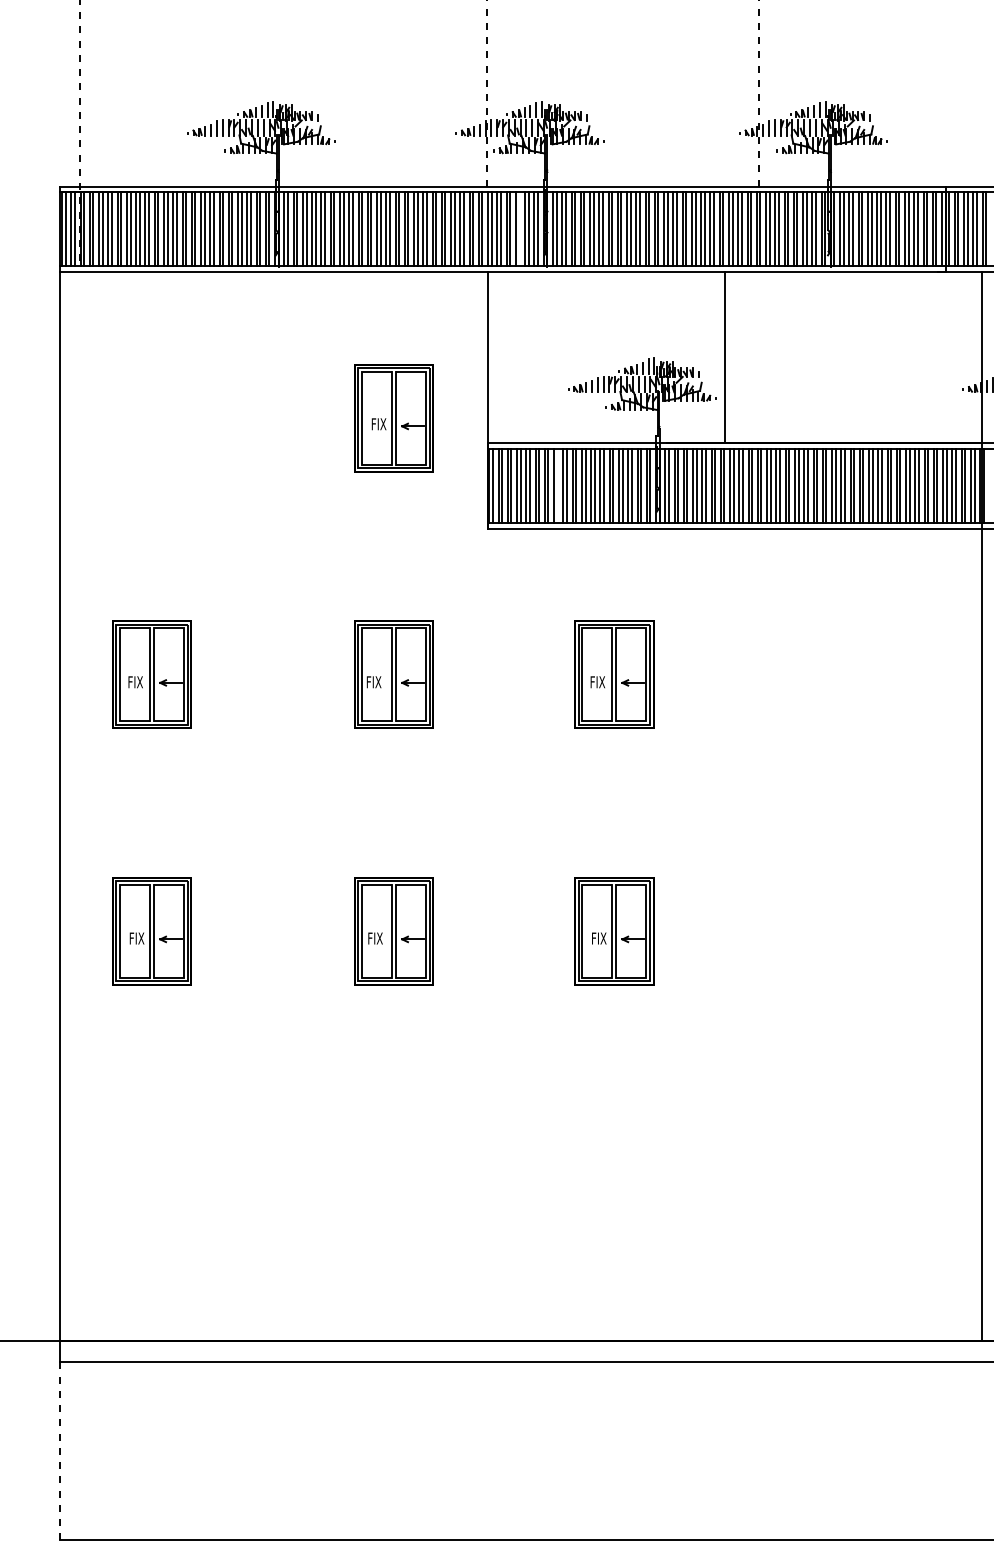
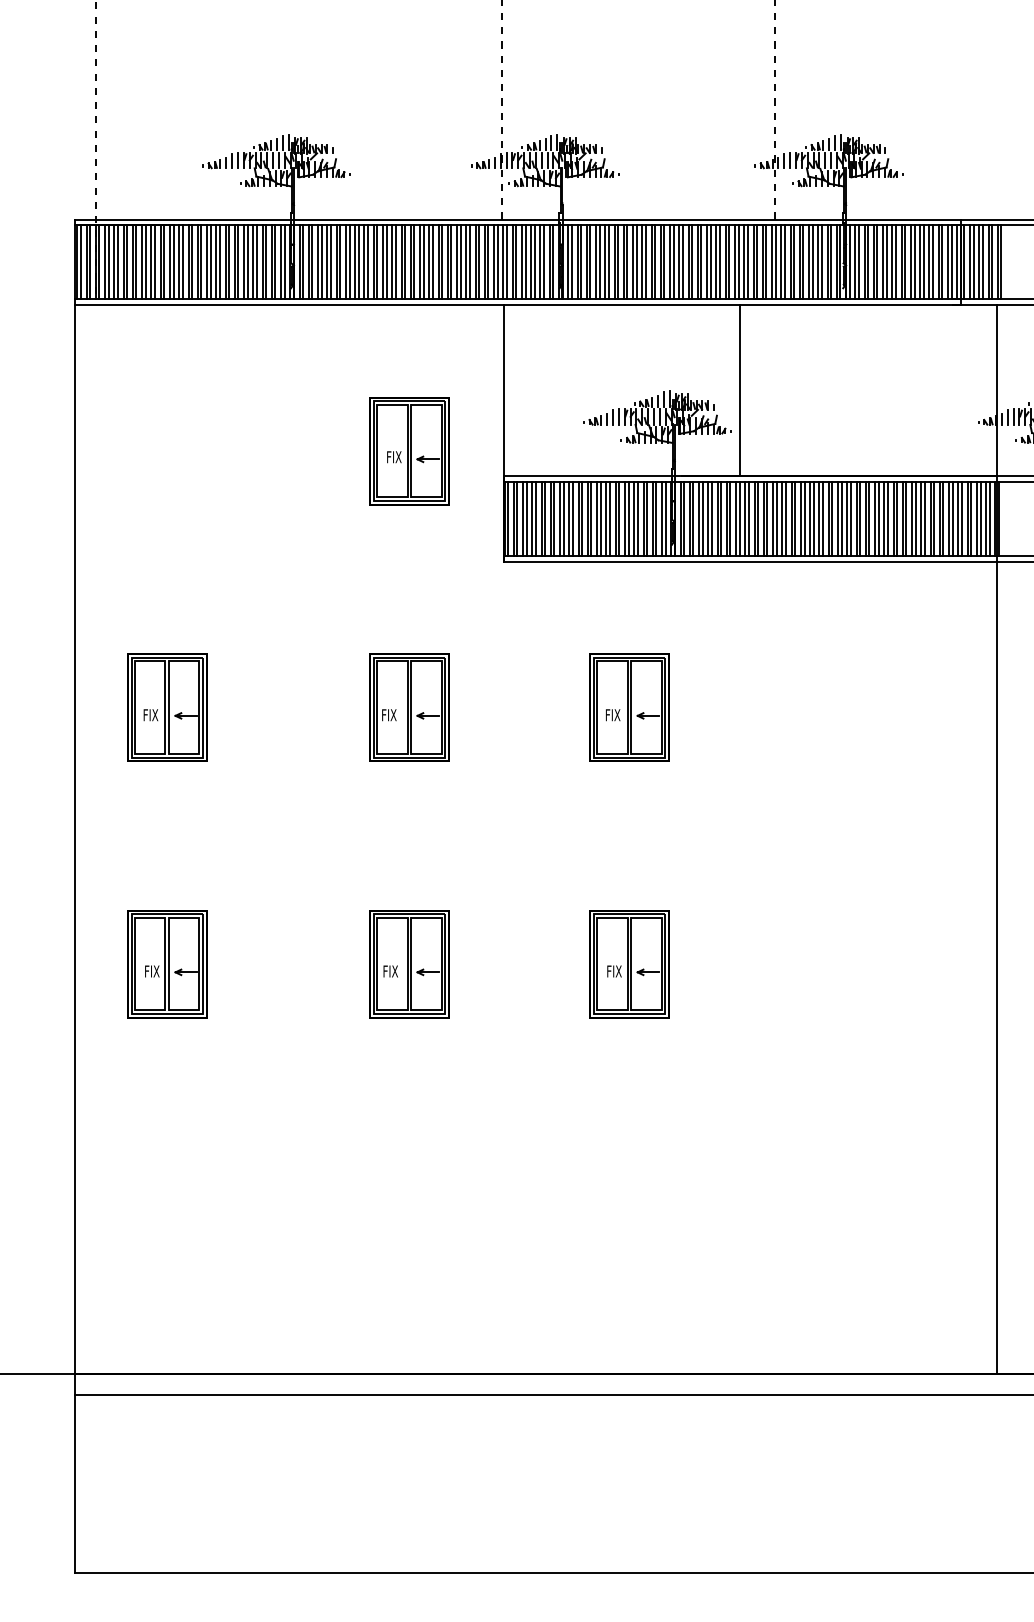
line: (519, 229) -> (534, 262), added
line: (557, 485) -> (572, 518), added
line: (60, 1451) -> (75, 1484), dashed -> solid

